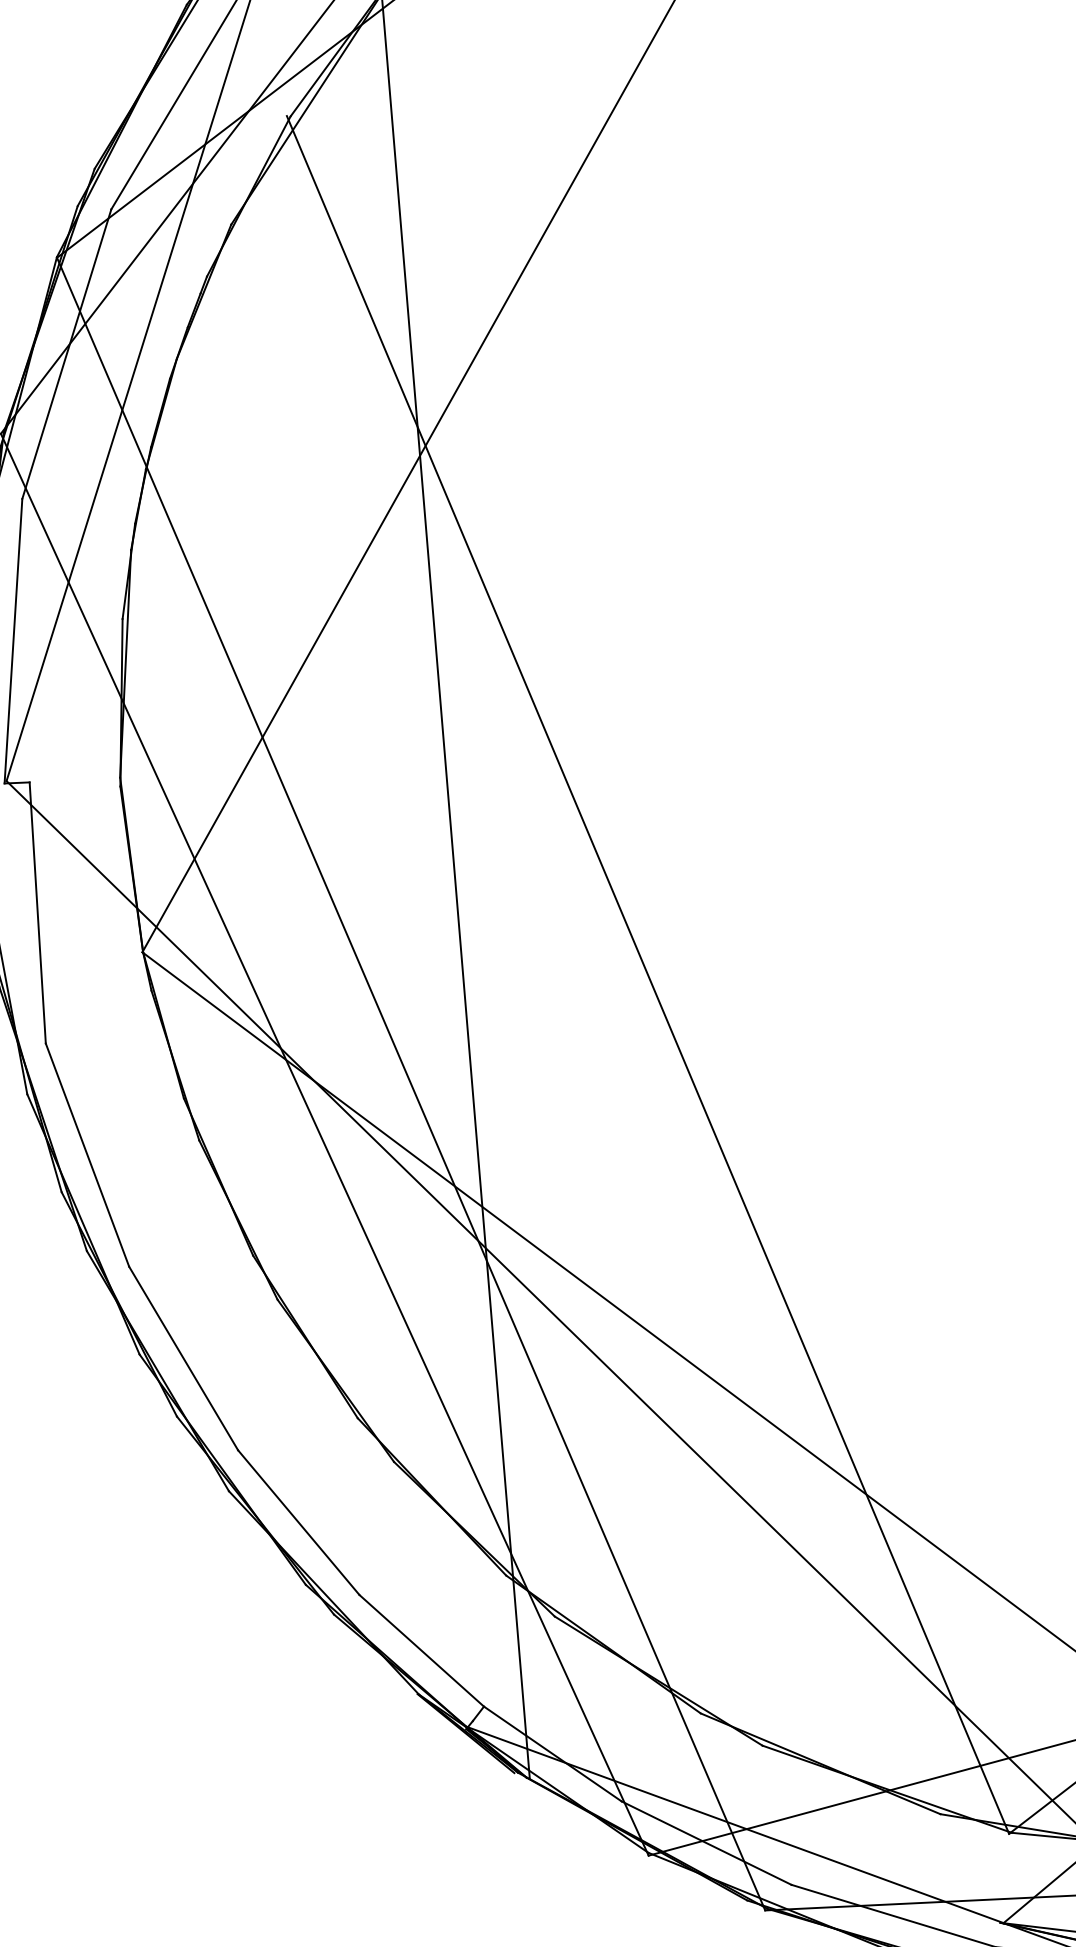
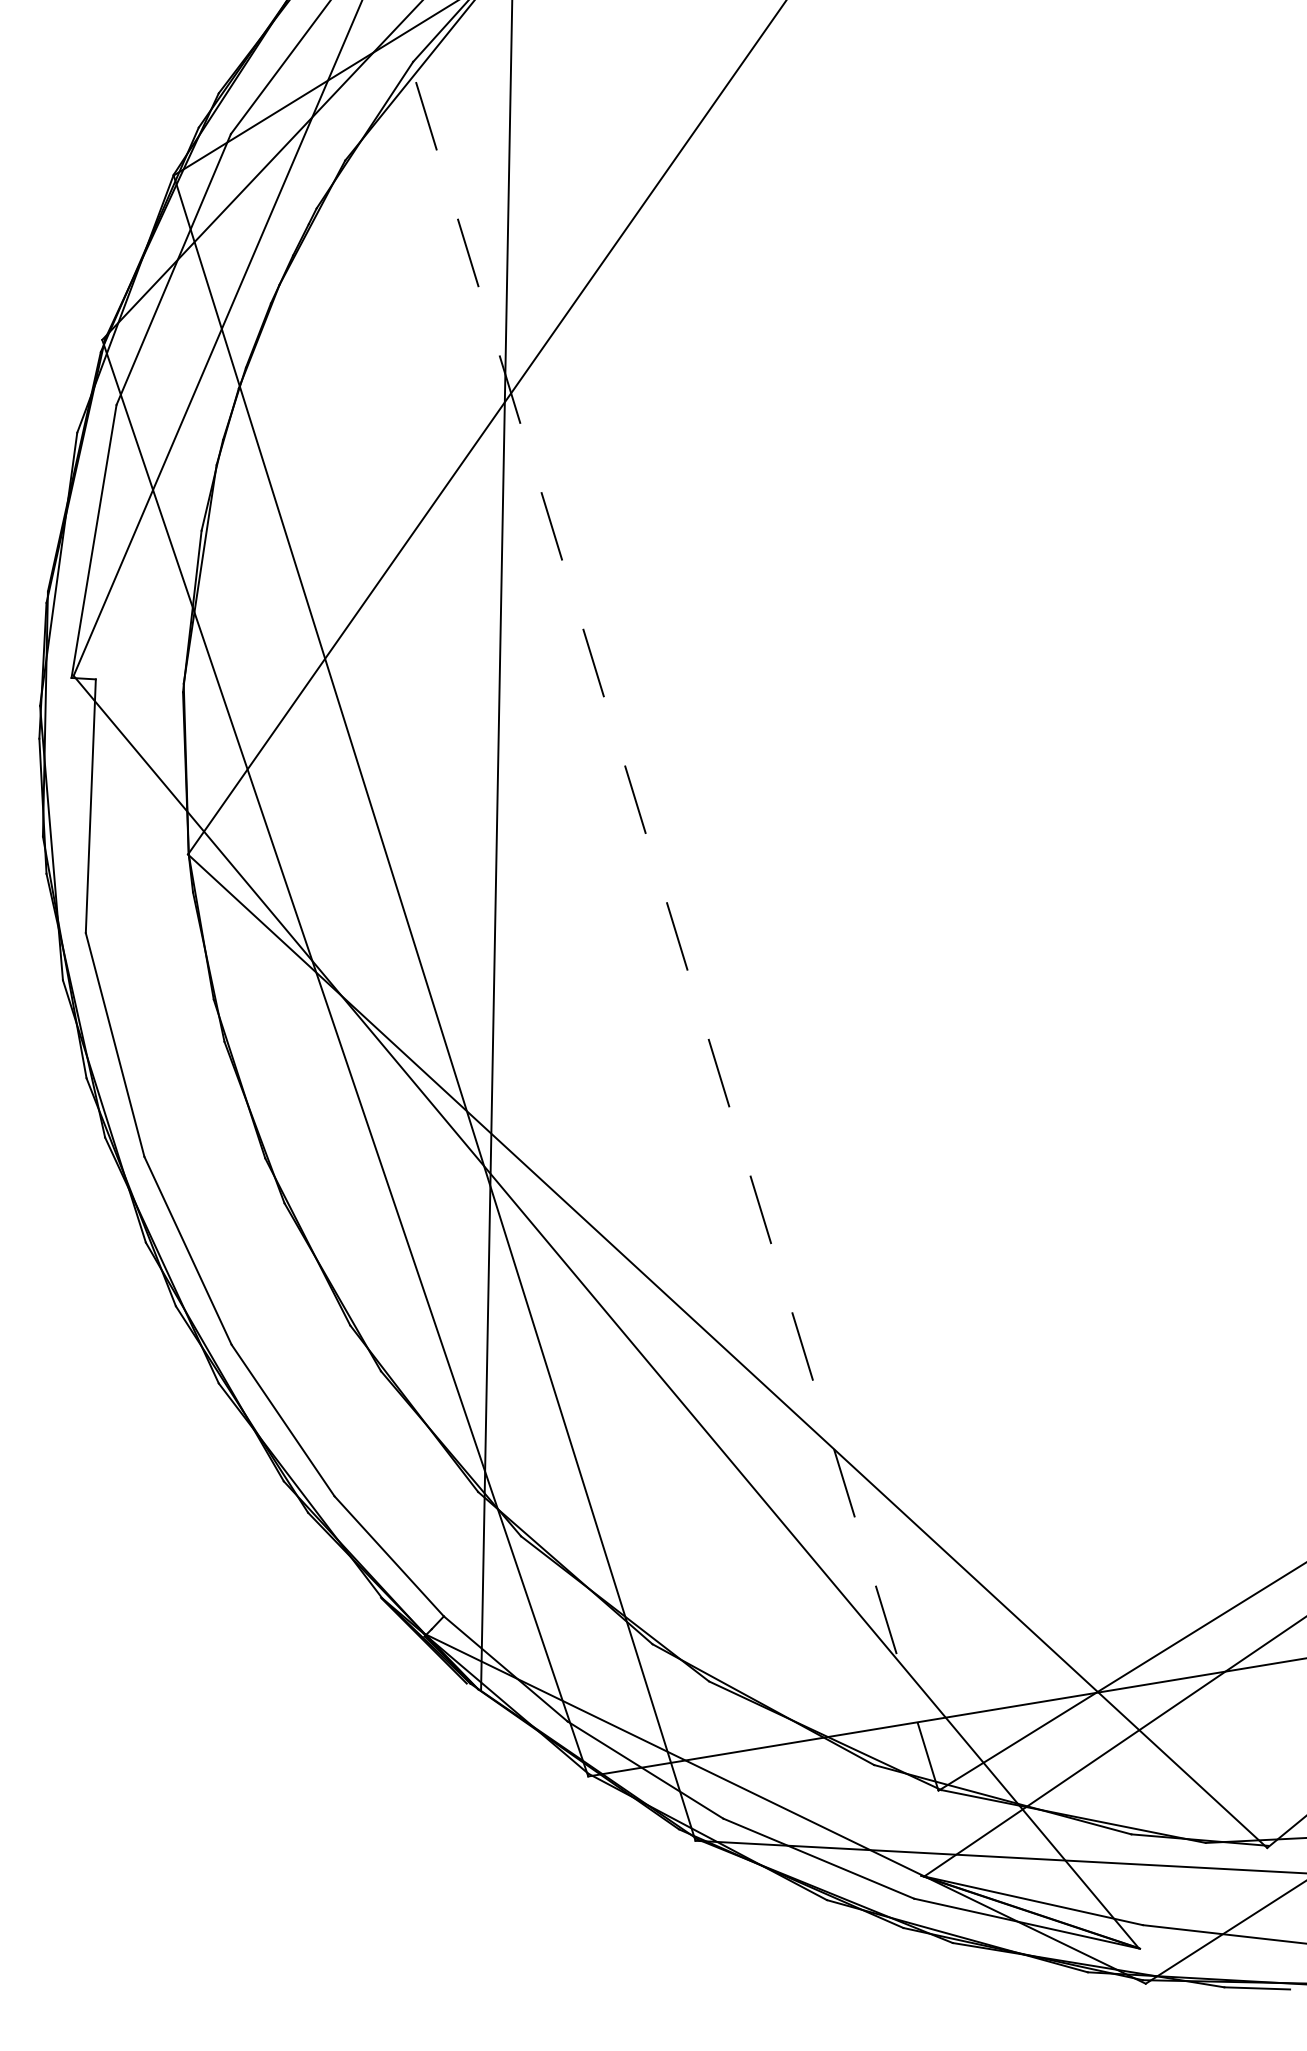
line: (647, 974) -> (673, 925), solid -> dashed

